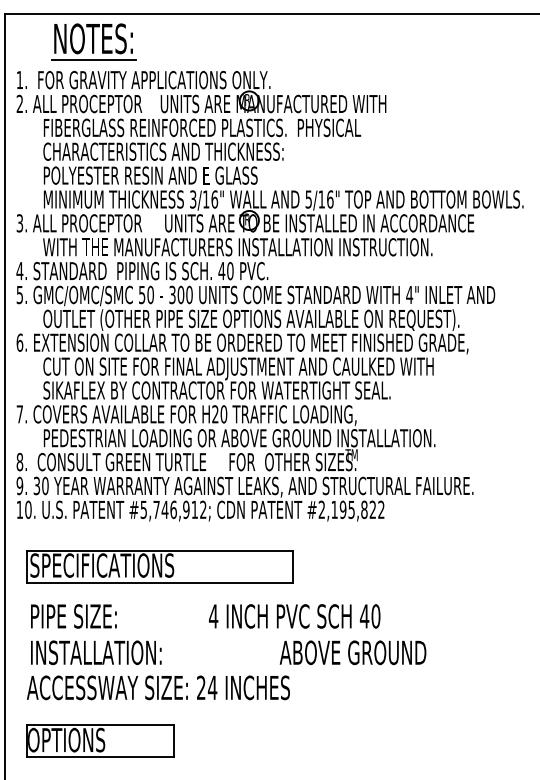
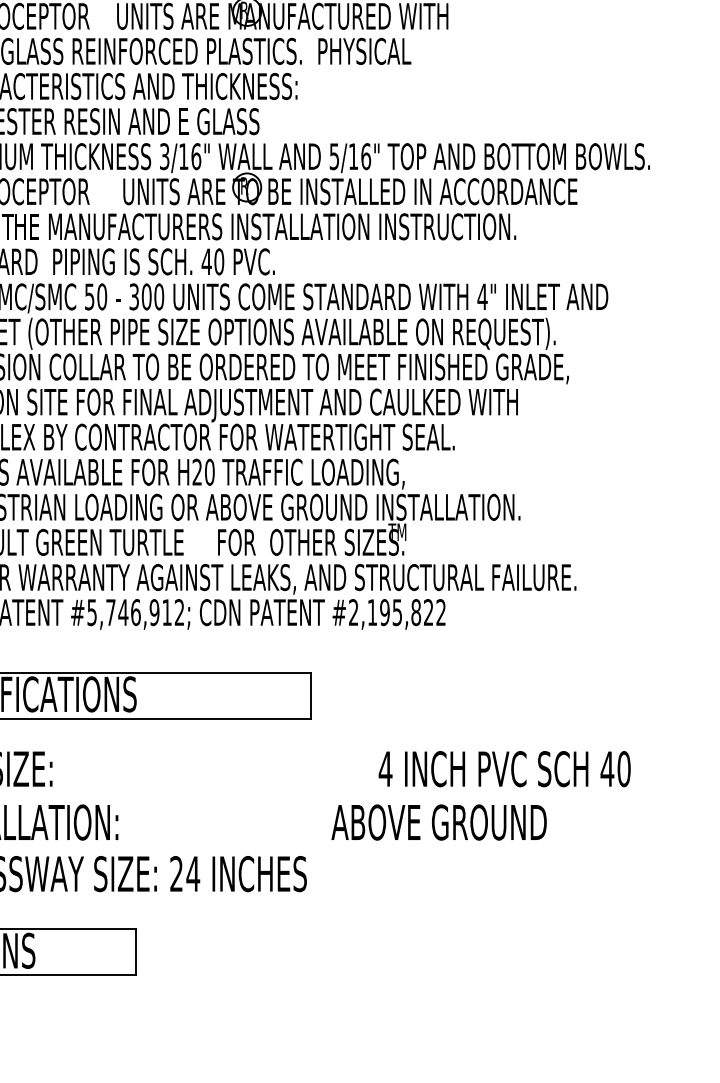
text: (294, 616) -> (504, 769), moved
text: (352, 652) -> (438, 822), moved

